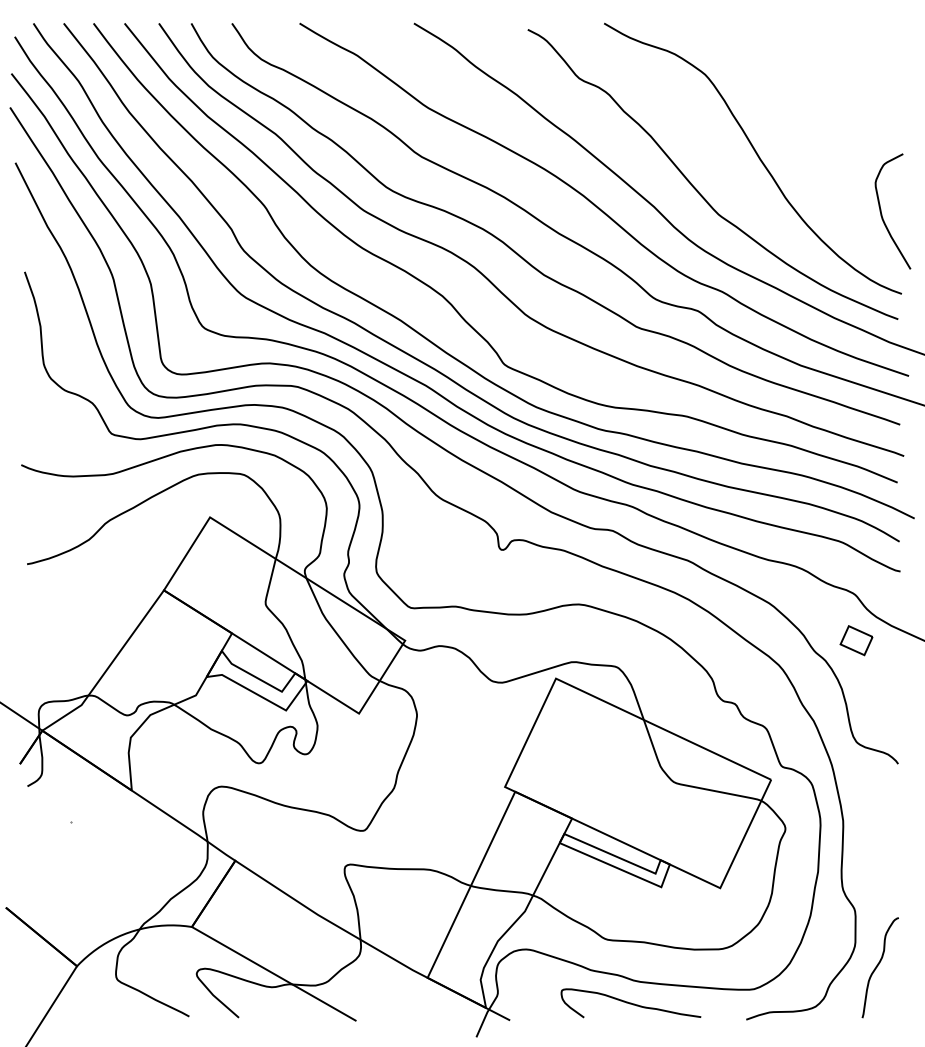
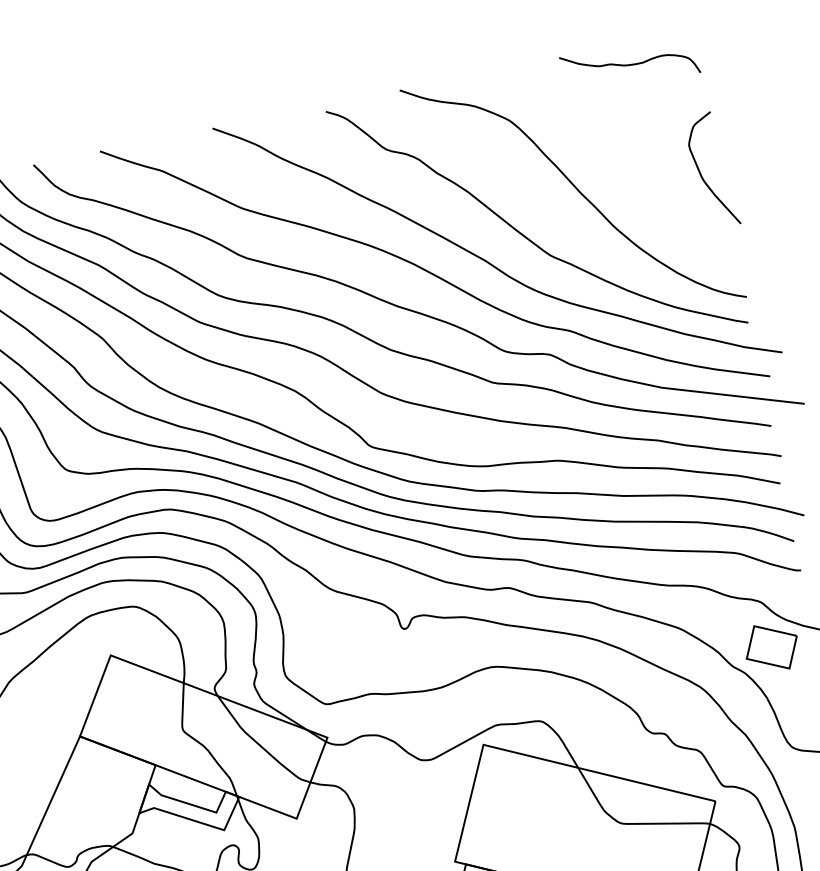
curve: (833, 44) -> (629, 65), added
curve: (882, 214) -> (702, 175), moved
part: (856, 640) -> (771, 647), size x1.67

